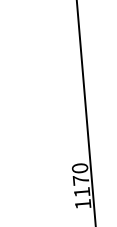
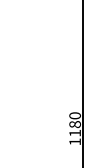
text: (80, 180) -> (74, 124), 1170 -> 1180

